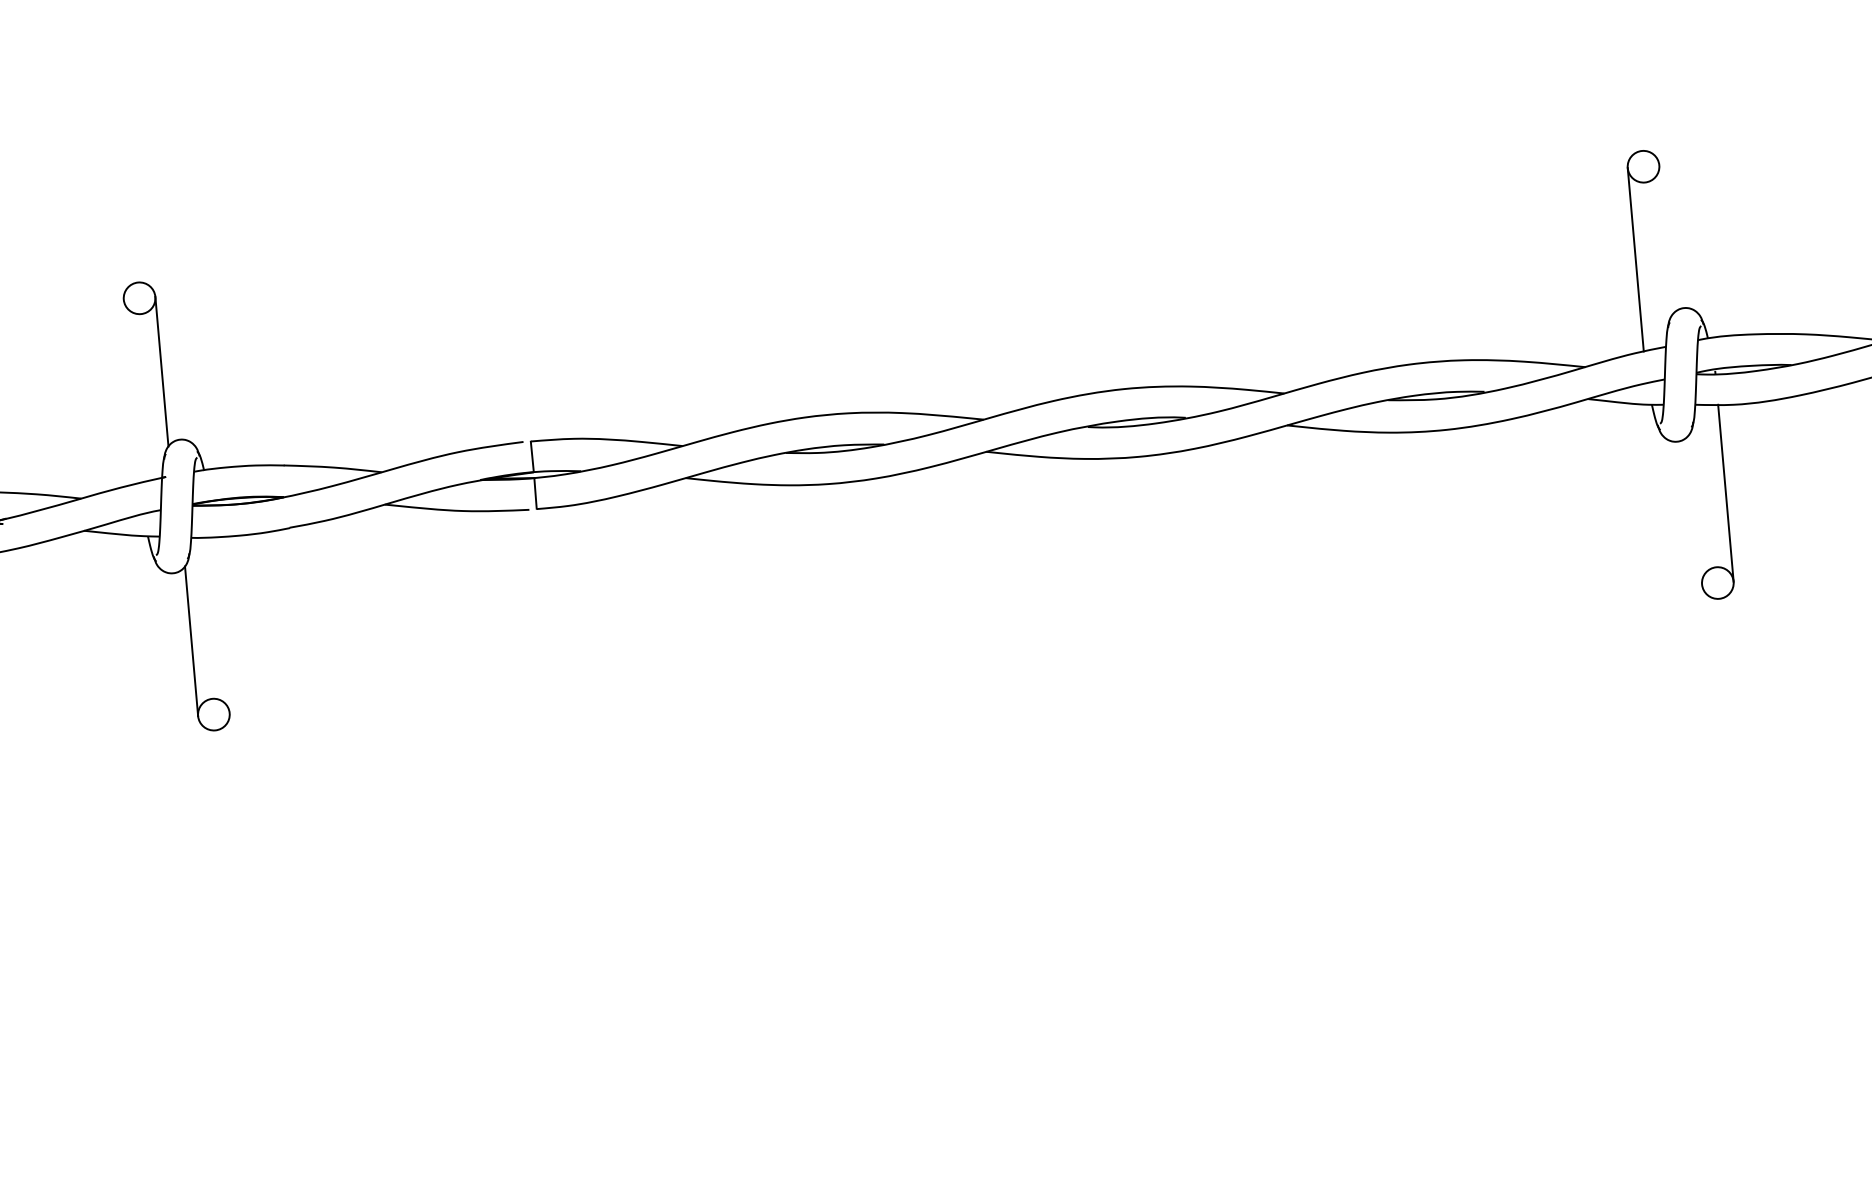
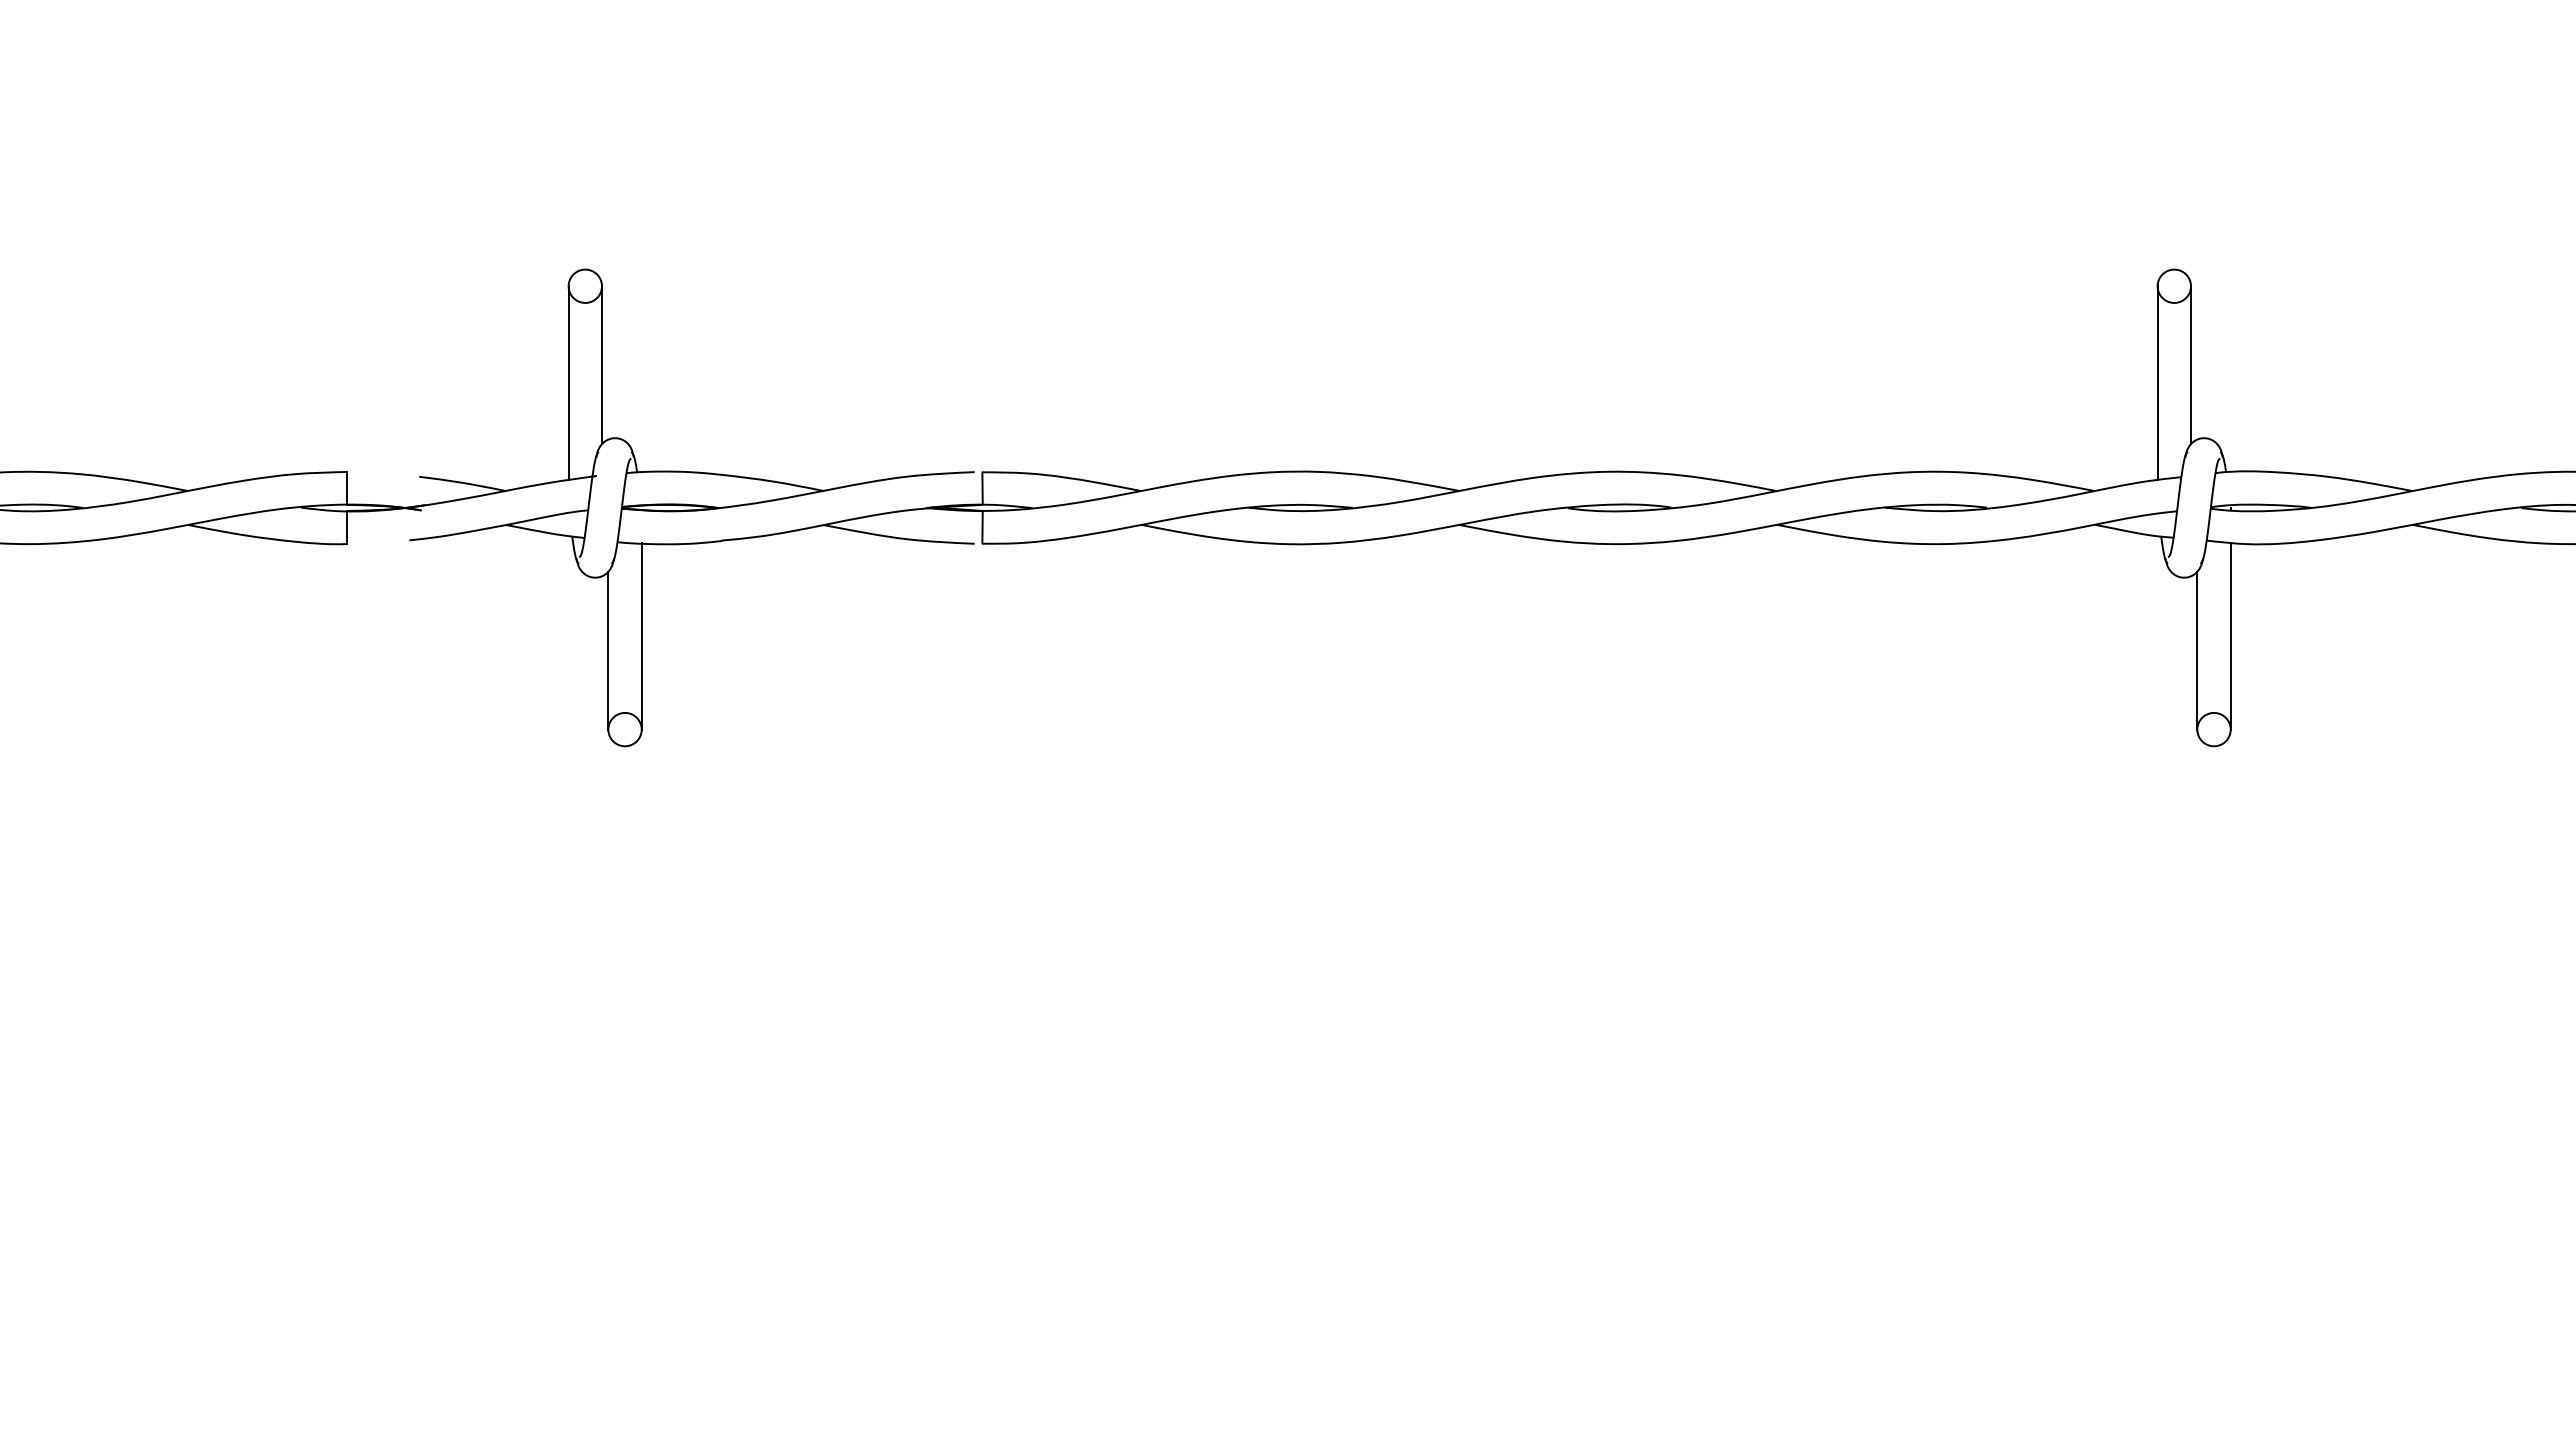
line: (1665, 240) -> (2190, 365), added
line: (131, 391) -> (568, 383), added
line: (1695, 509) -> (2197, 650), added
line: (221, 624) -> (641, 635), added

